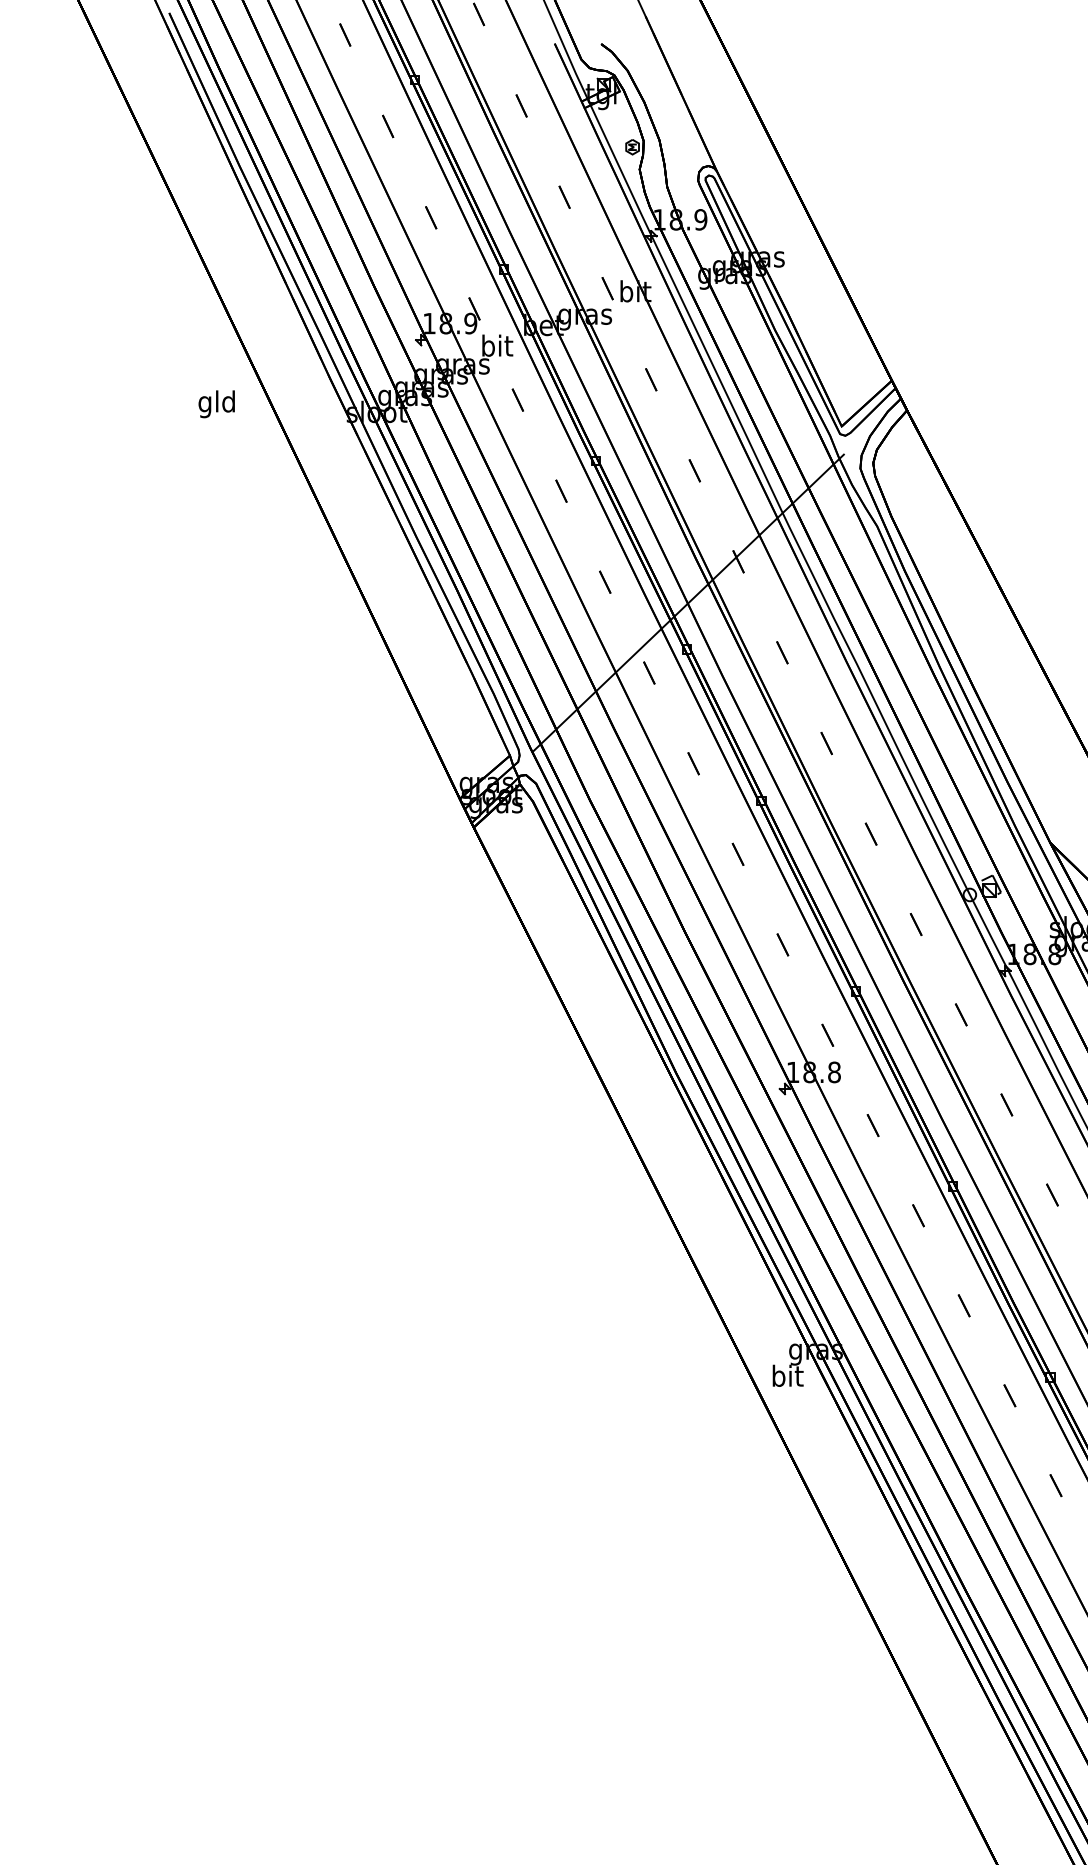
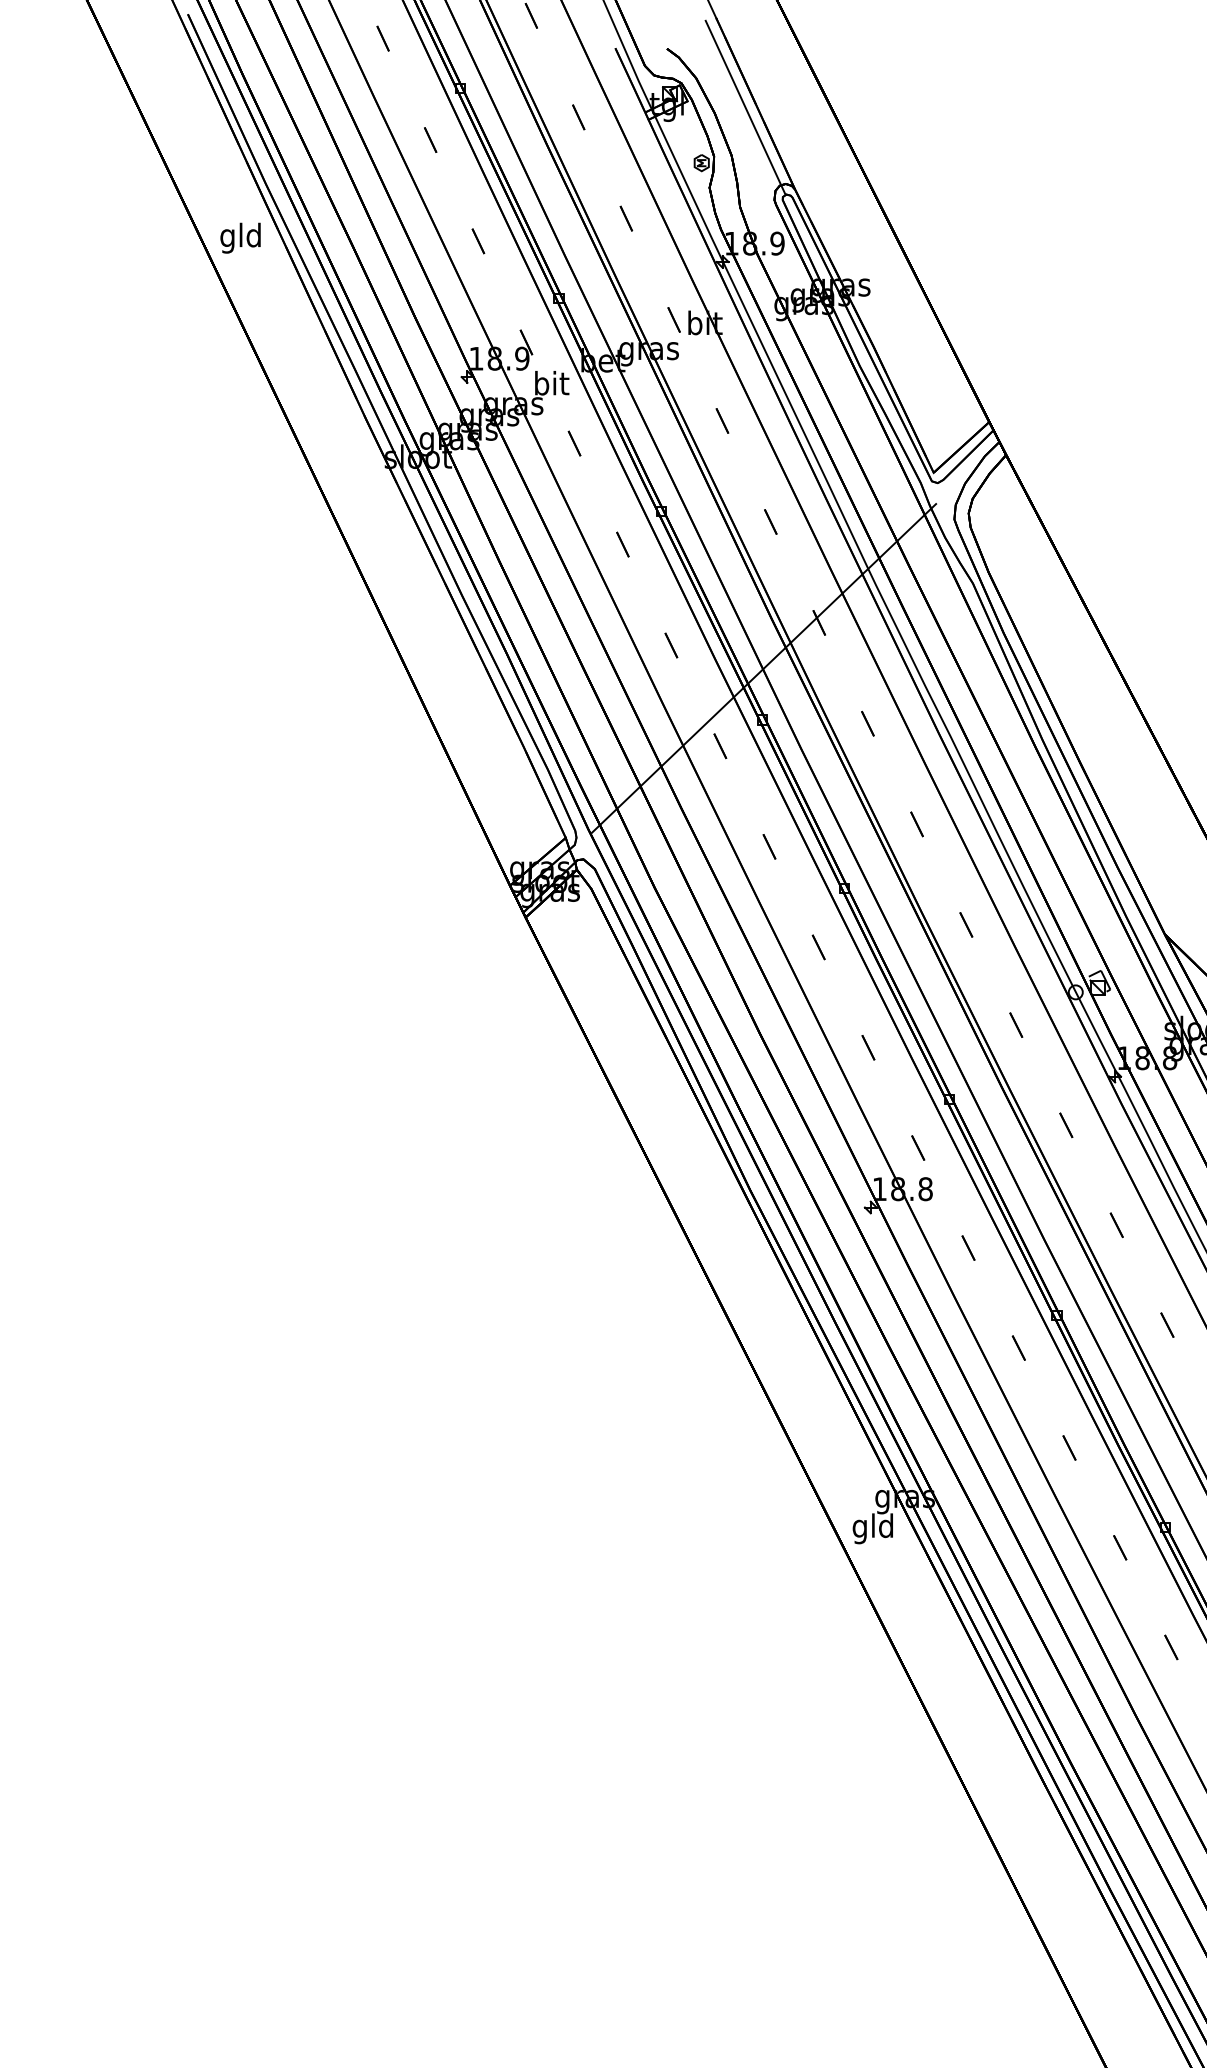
line: (672, 97) -> (745, 107), added
text: (216, 403) -> (240, 237), moved
text: (786, 1378) -> (872, 1528), bit -> gld

